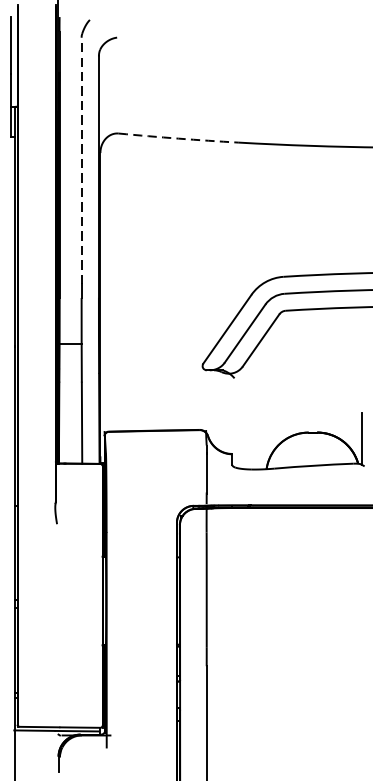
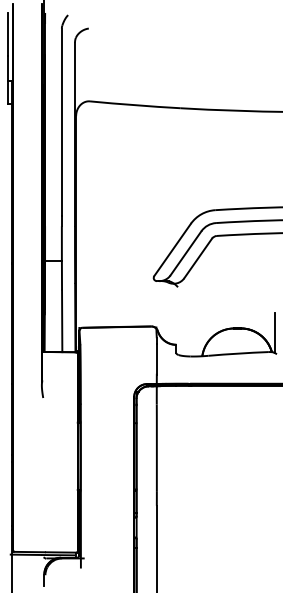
arc: (178, 138) -> (135, 105), dashed -> solid
line: (81, 160) -> (61, 121), dashed -> solid

